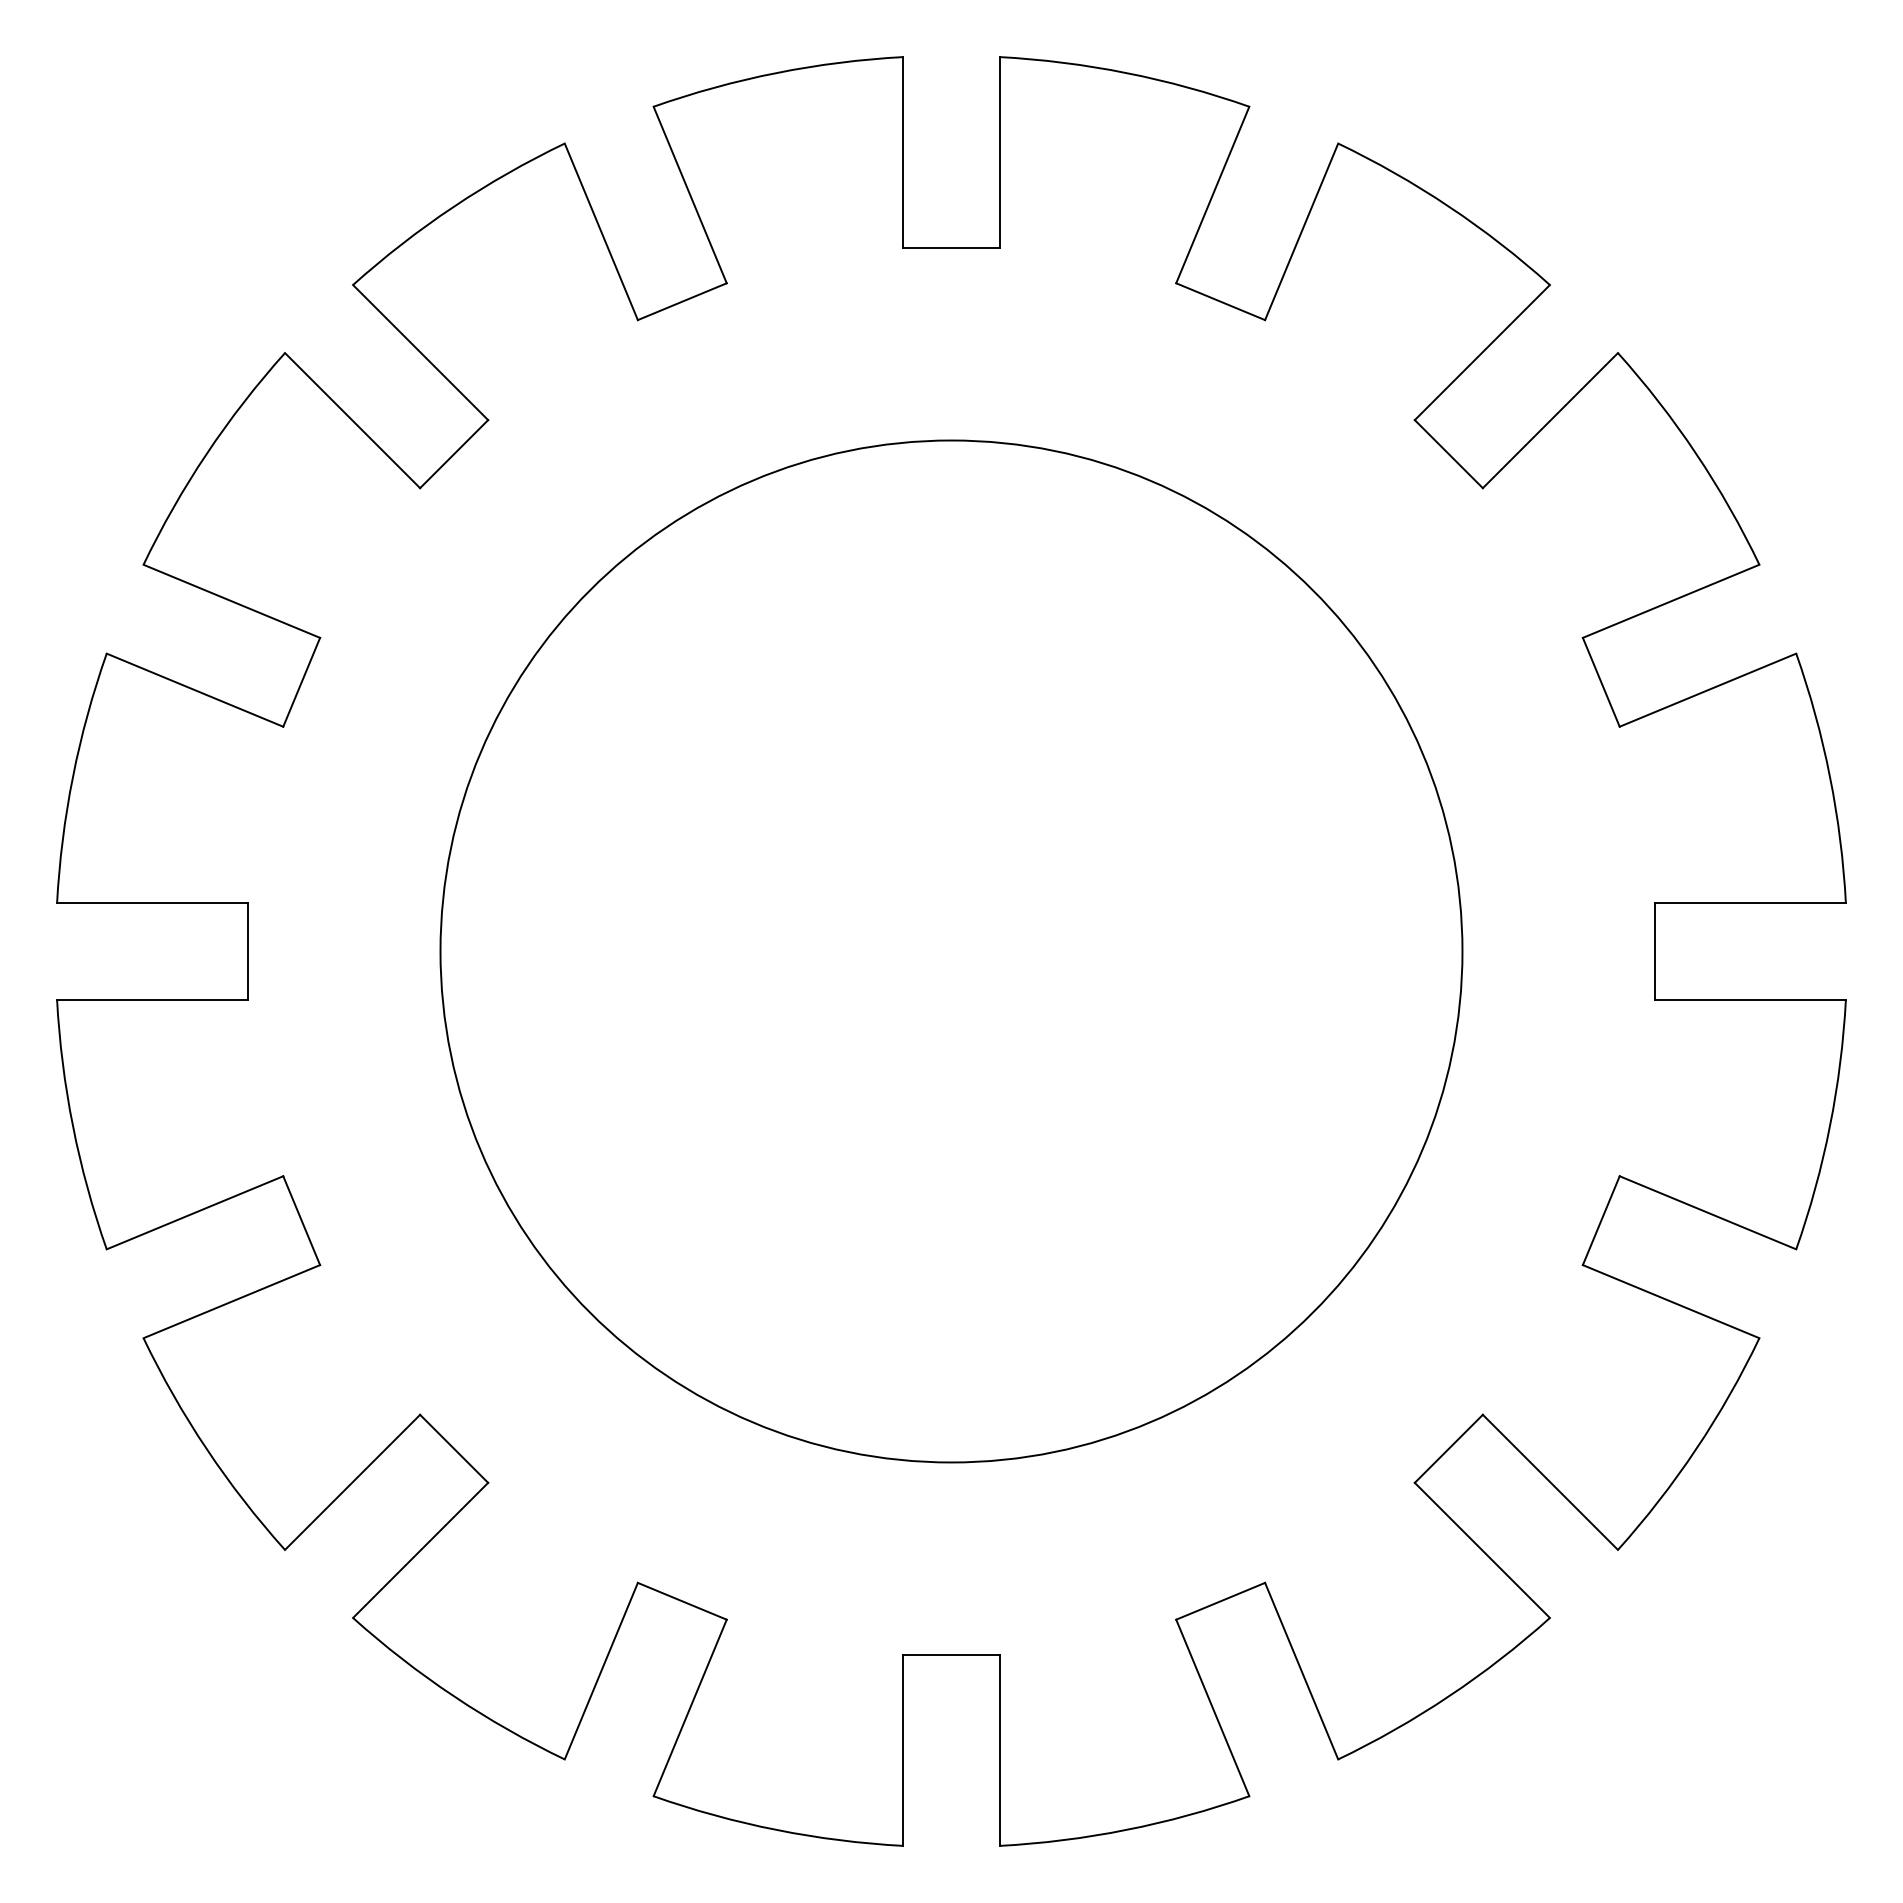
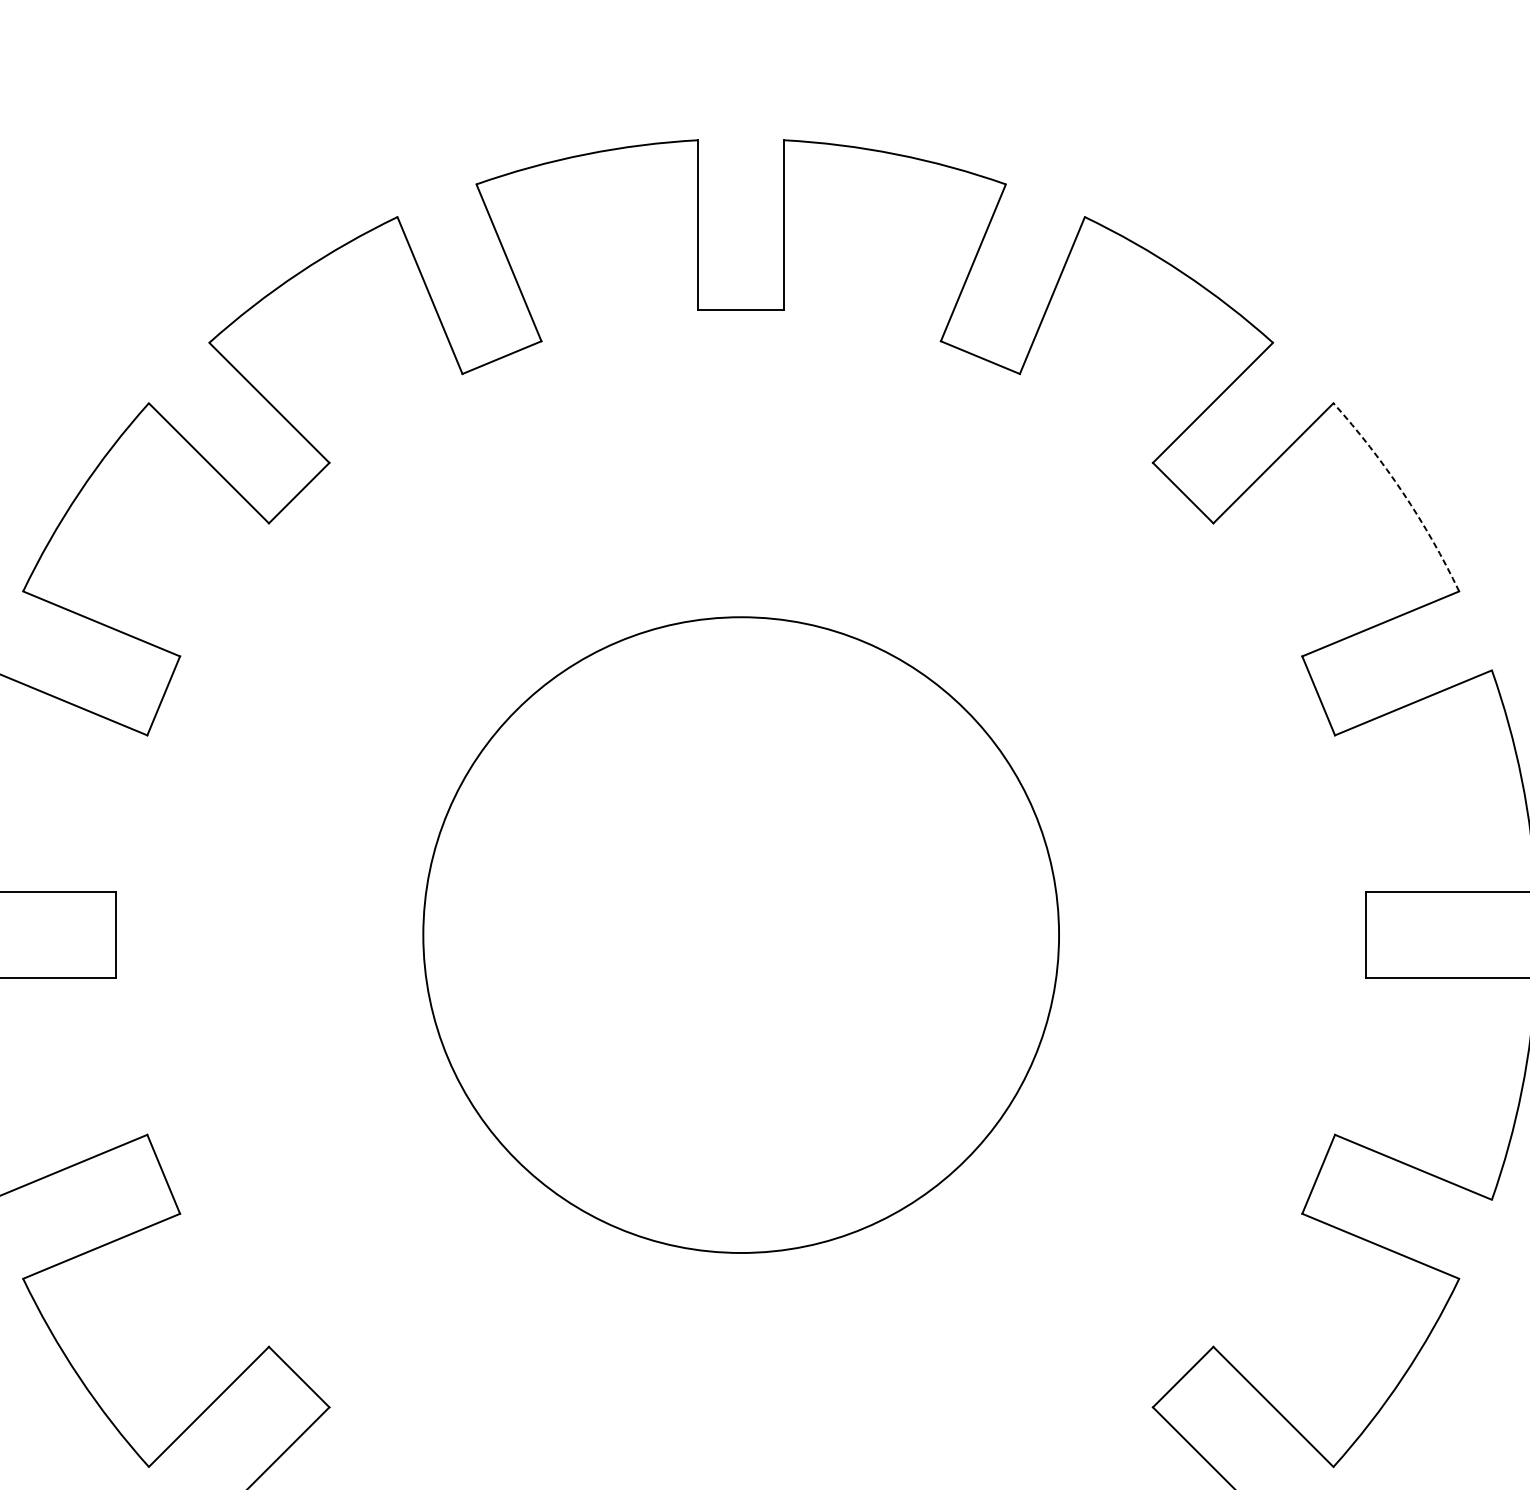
arc: (1696, 453) -> (1403, 492), solid -> dashed
circle: (951, 951) -> (741, 935), size x0.7

